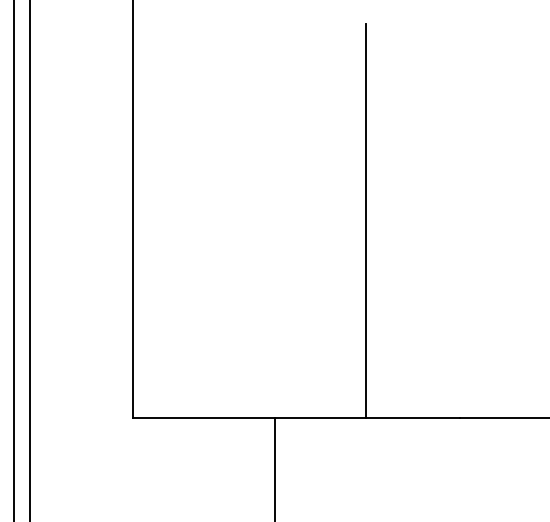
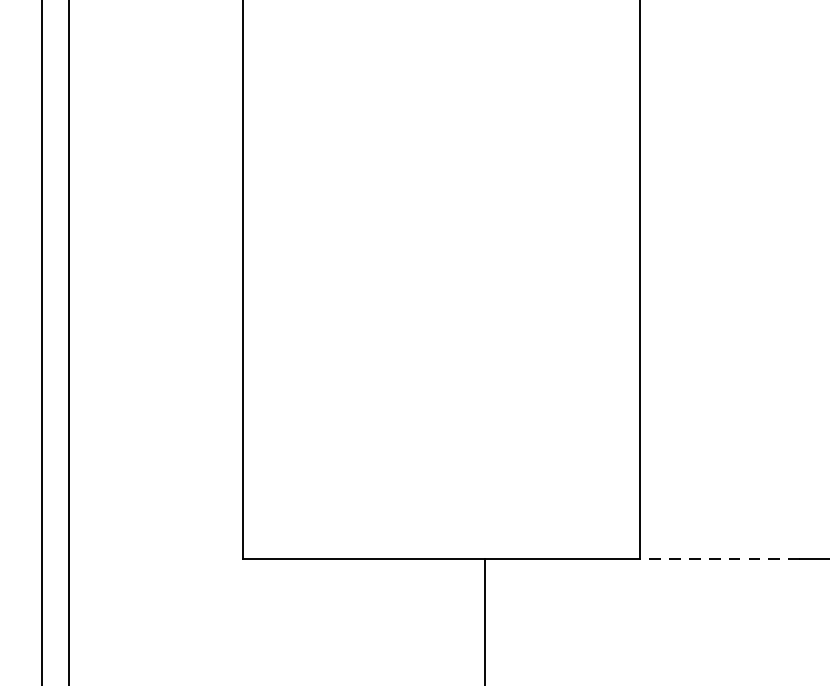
line: (412, 418) -> (719, 559), solid -> dashed

